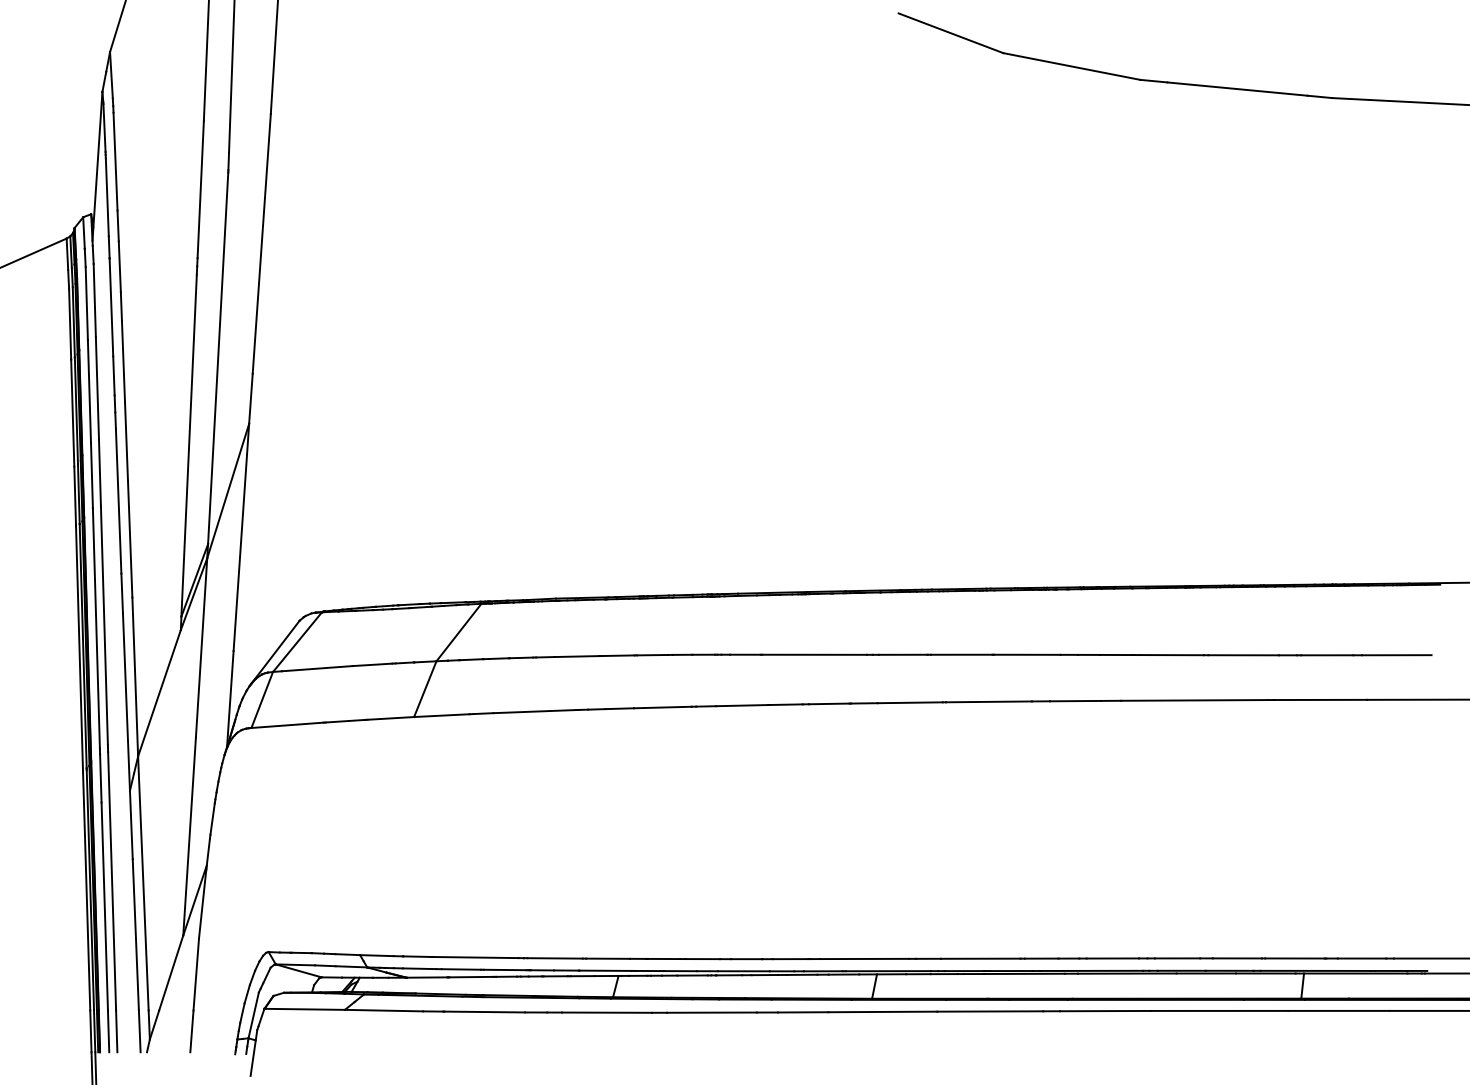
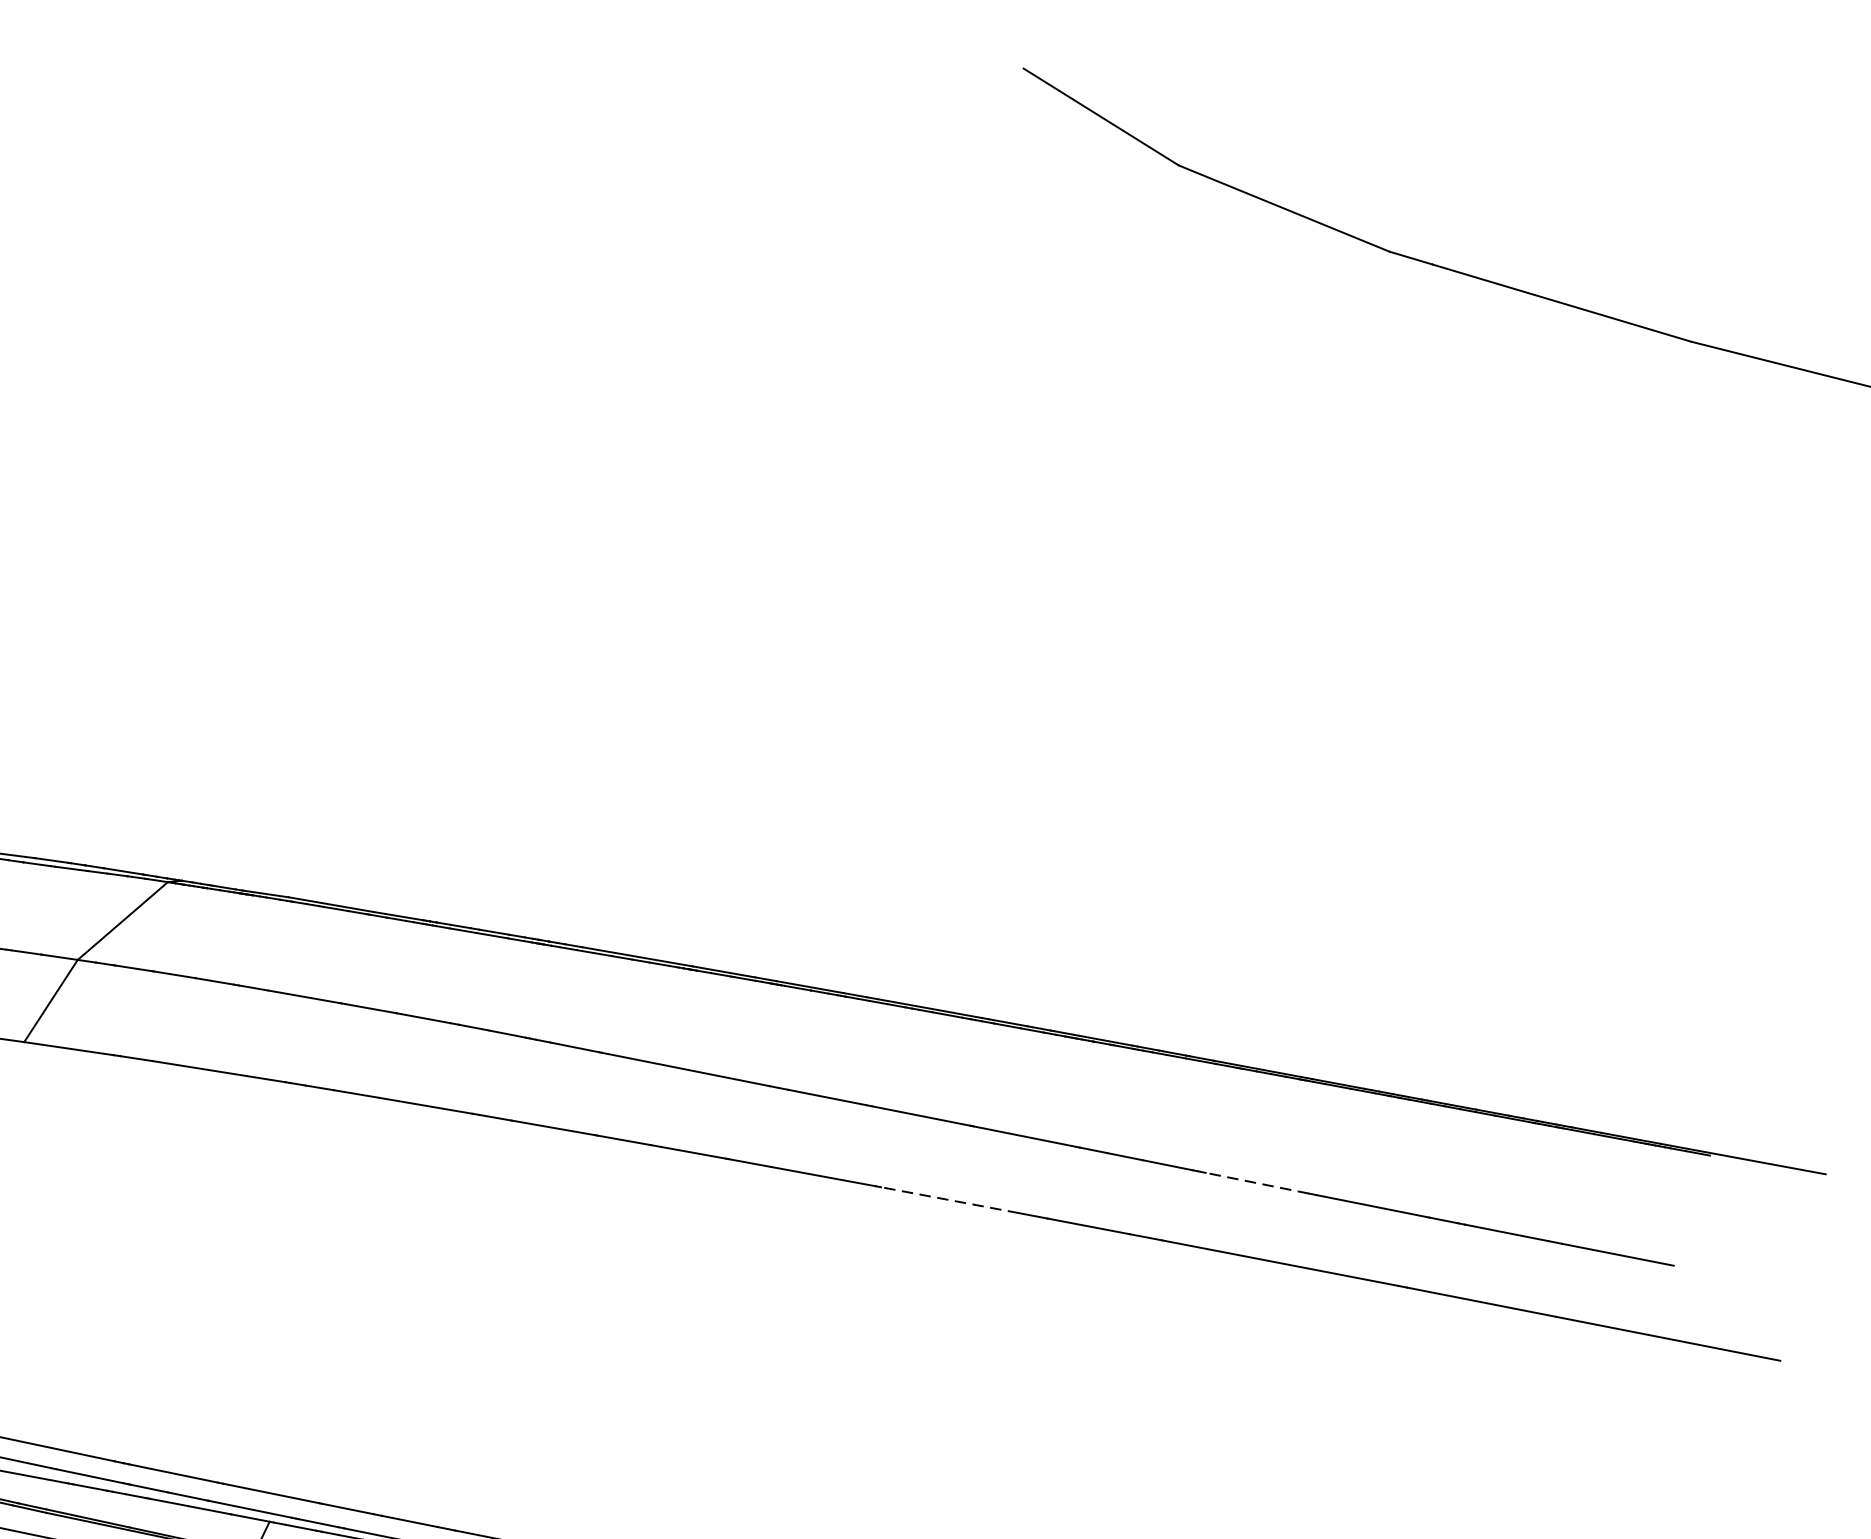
line: (1171, 655) -> (1257, 1183), solid -> dashed
line: (989, 701) -> (950, 1199), solid -> dashed

